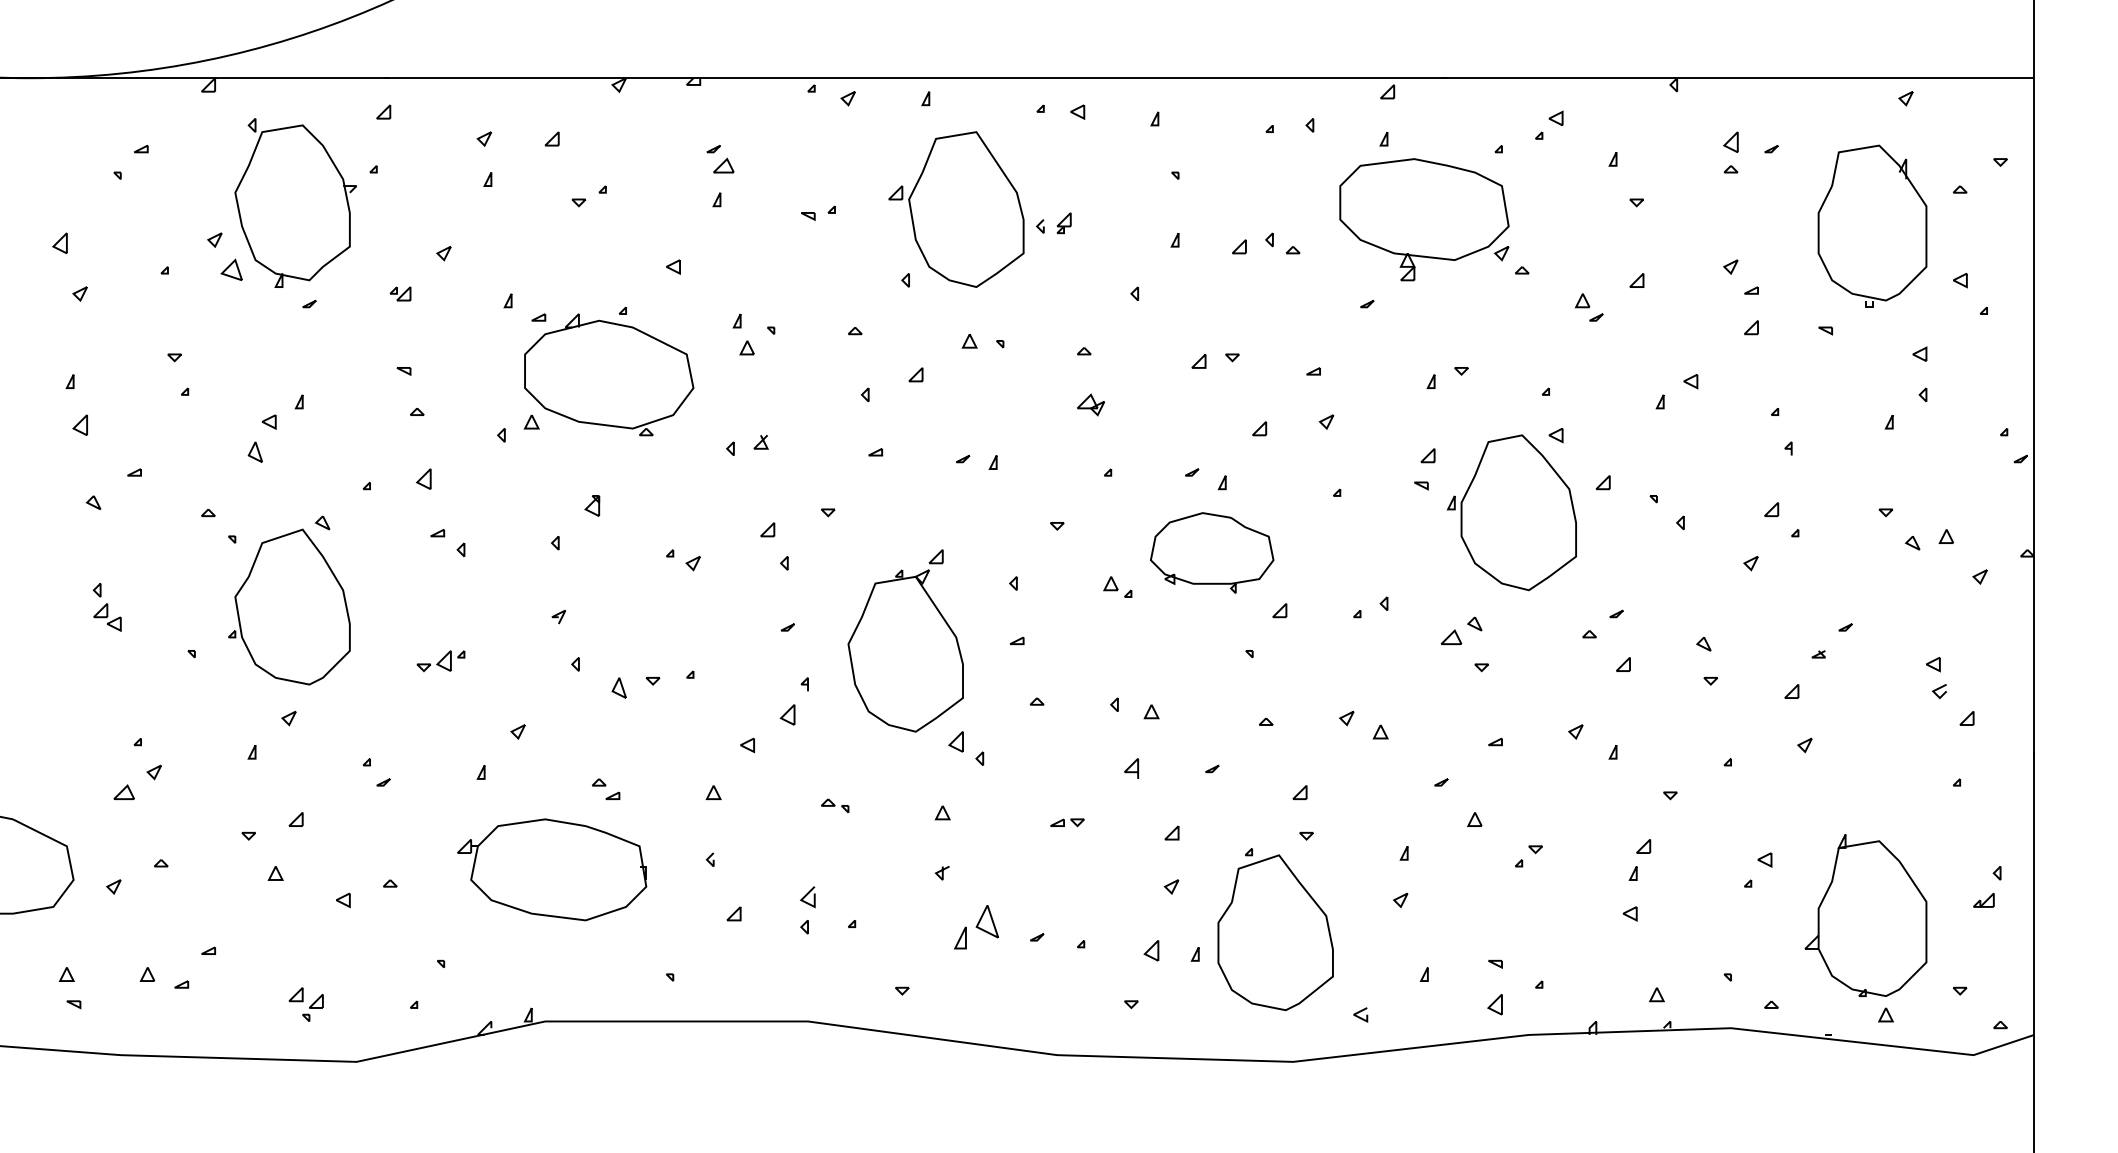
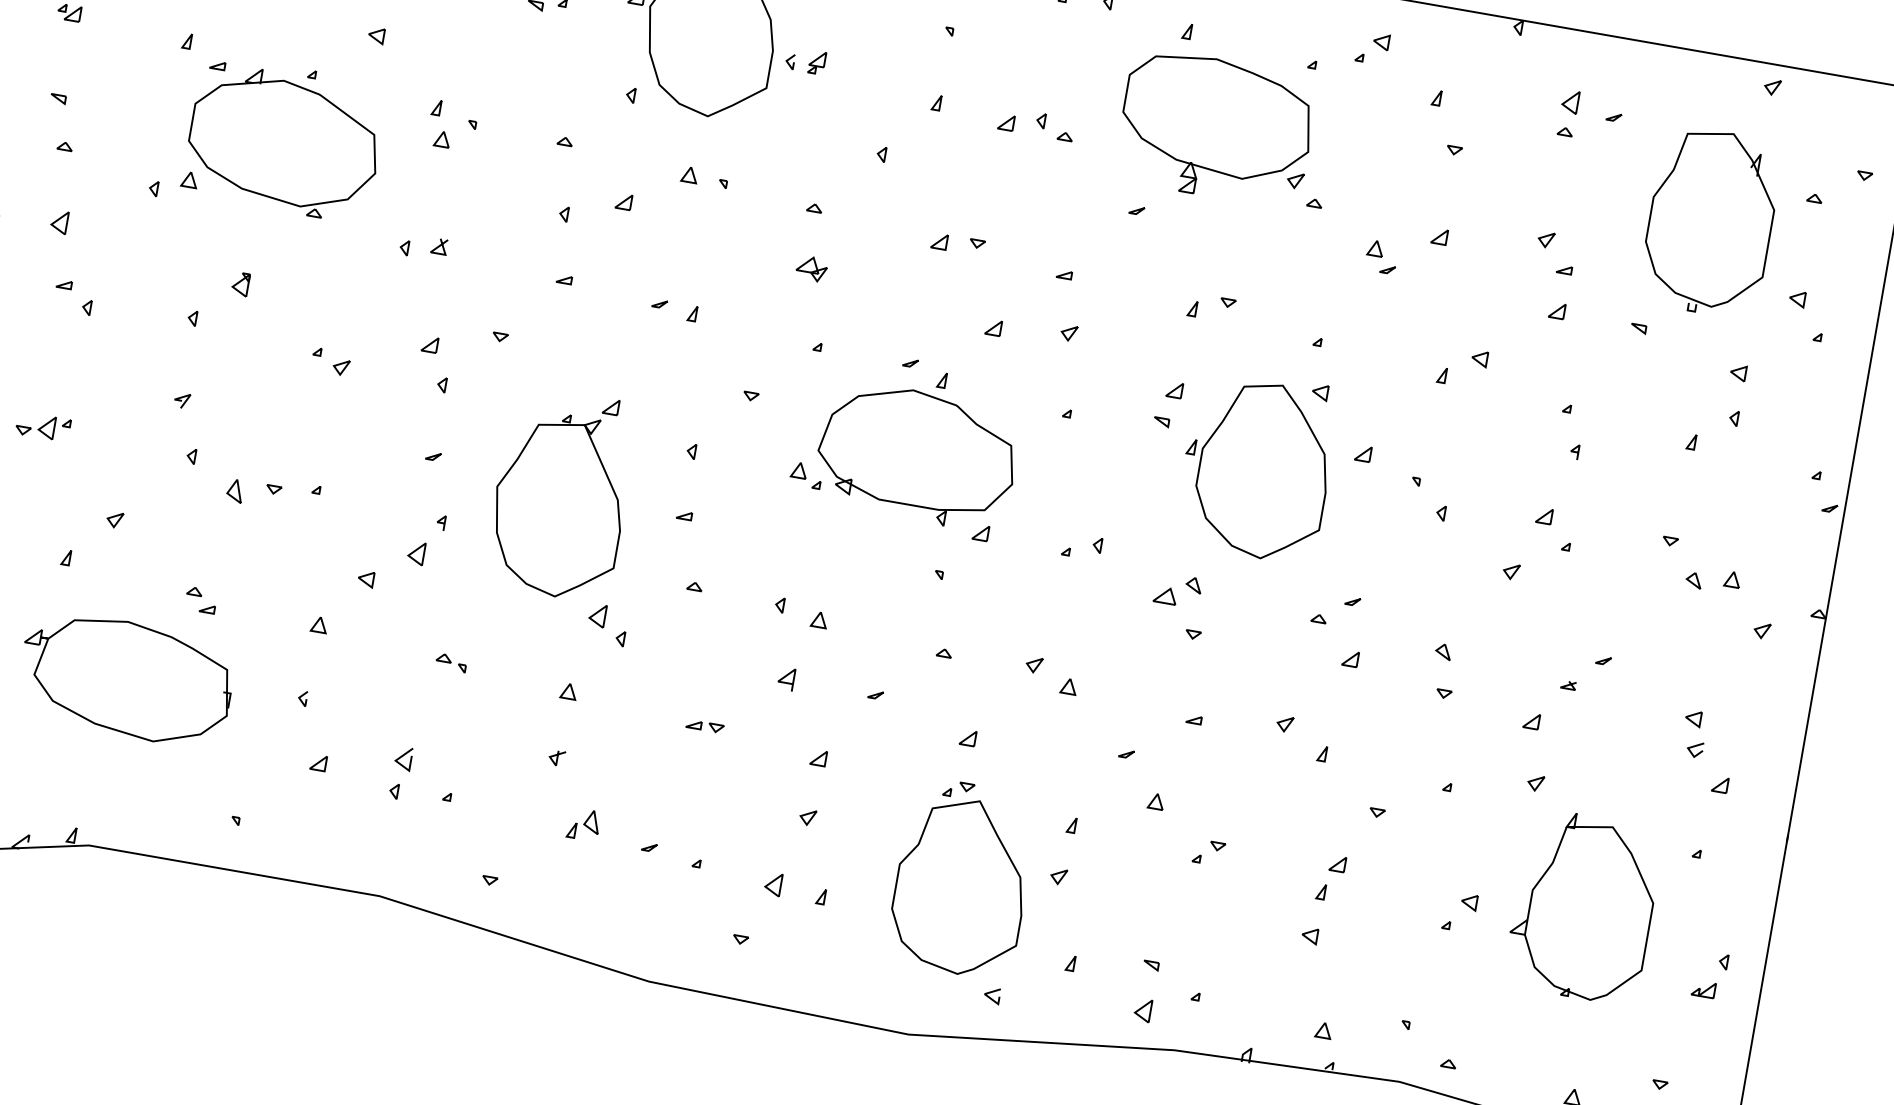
part: (1211, 552) -> (916, 455), size x1.43
part: (1865, 915) -> (1583, 906), moved
part: (975, 927) -> (583, 824), size x0.62
part: (1275, 929) -> (961, 882), moved

